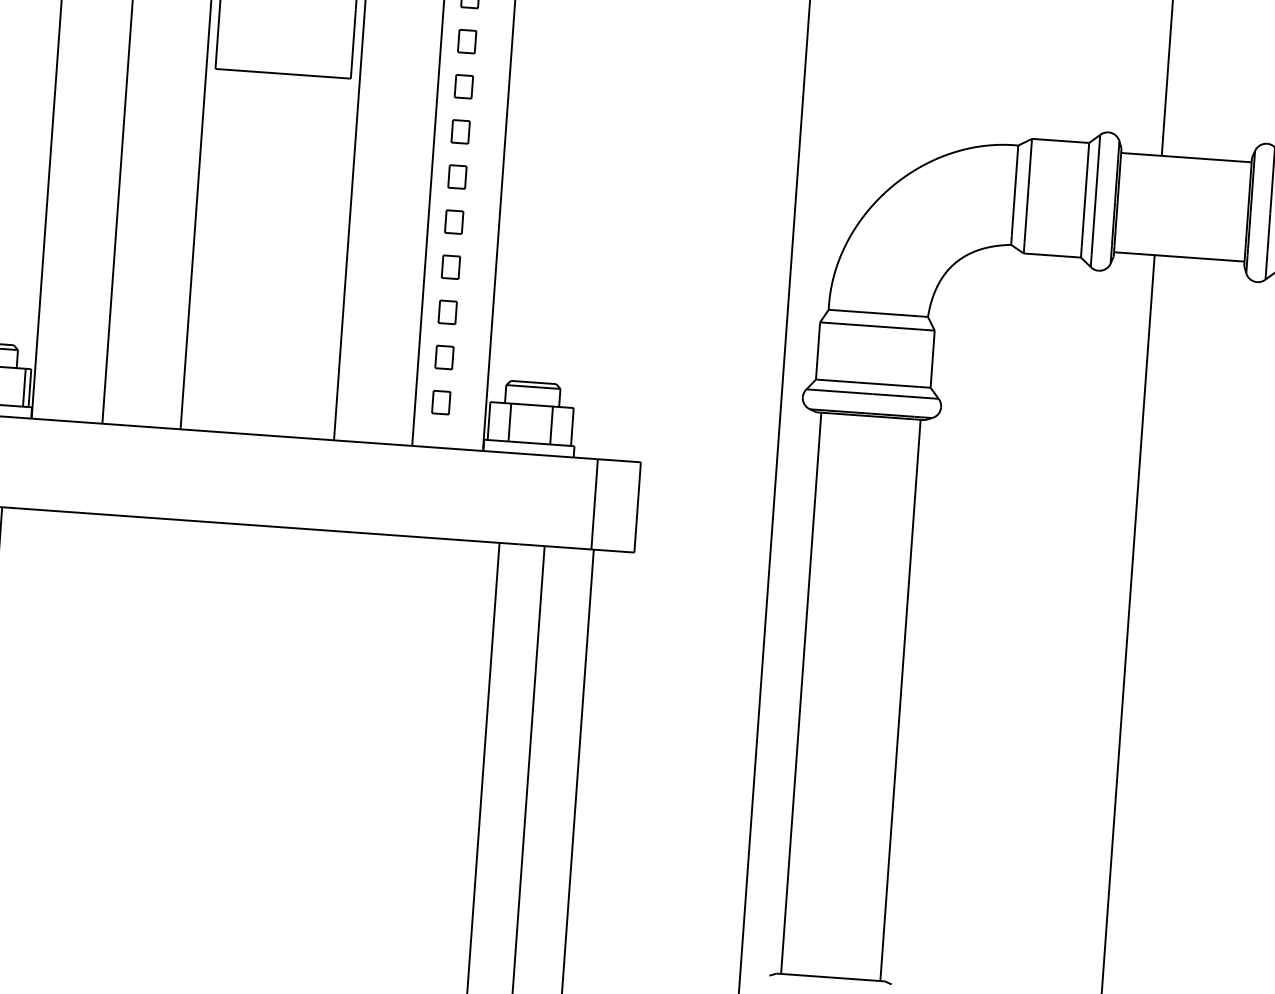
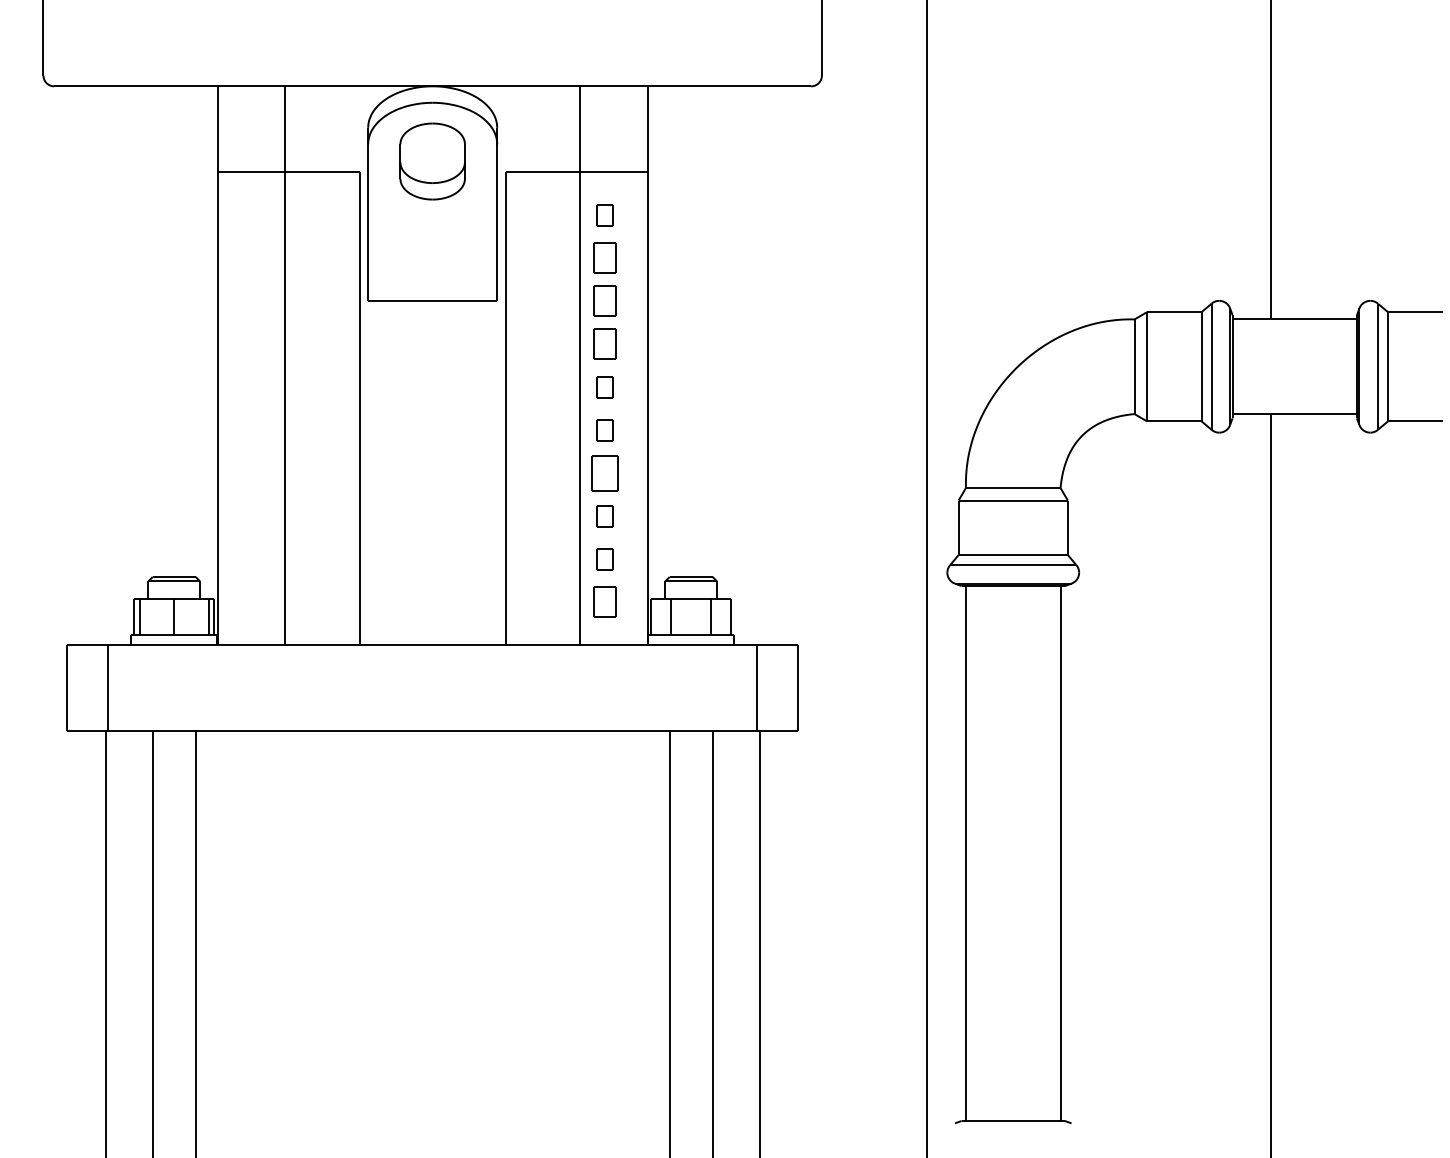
part: (466, 41) -> (604, 258), size x1.4
part: (463, 86) -> (604, 301), size x1.4
part: (460, 132) -> (604, 344), size x1.4
part: (450, 267) -> (604, 473), size x1.6
part: (440, 402) -> (604, 602), size x1.4

